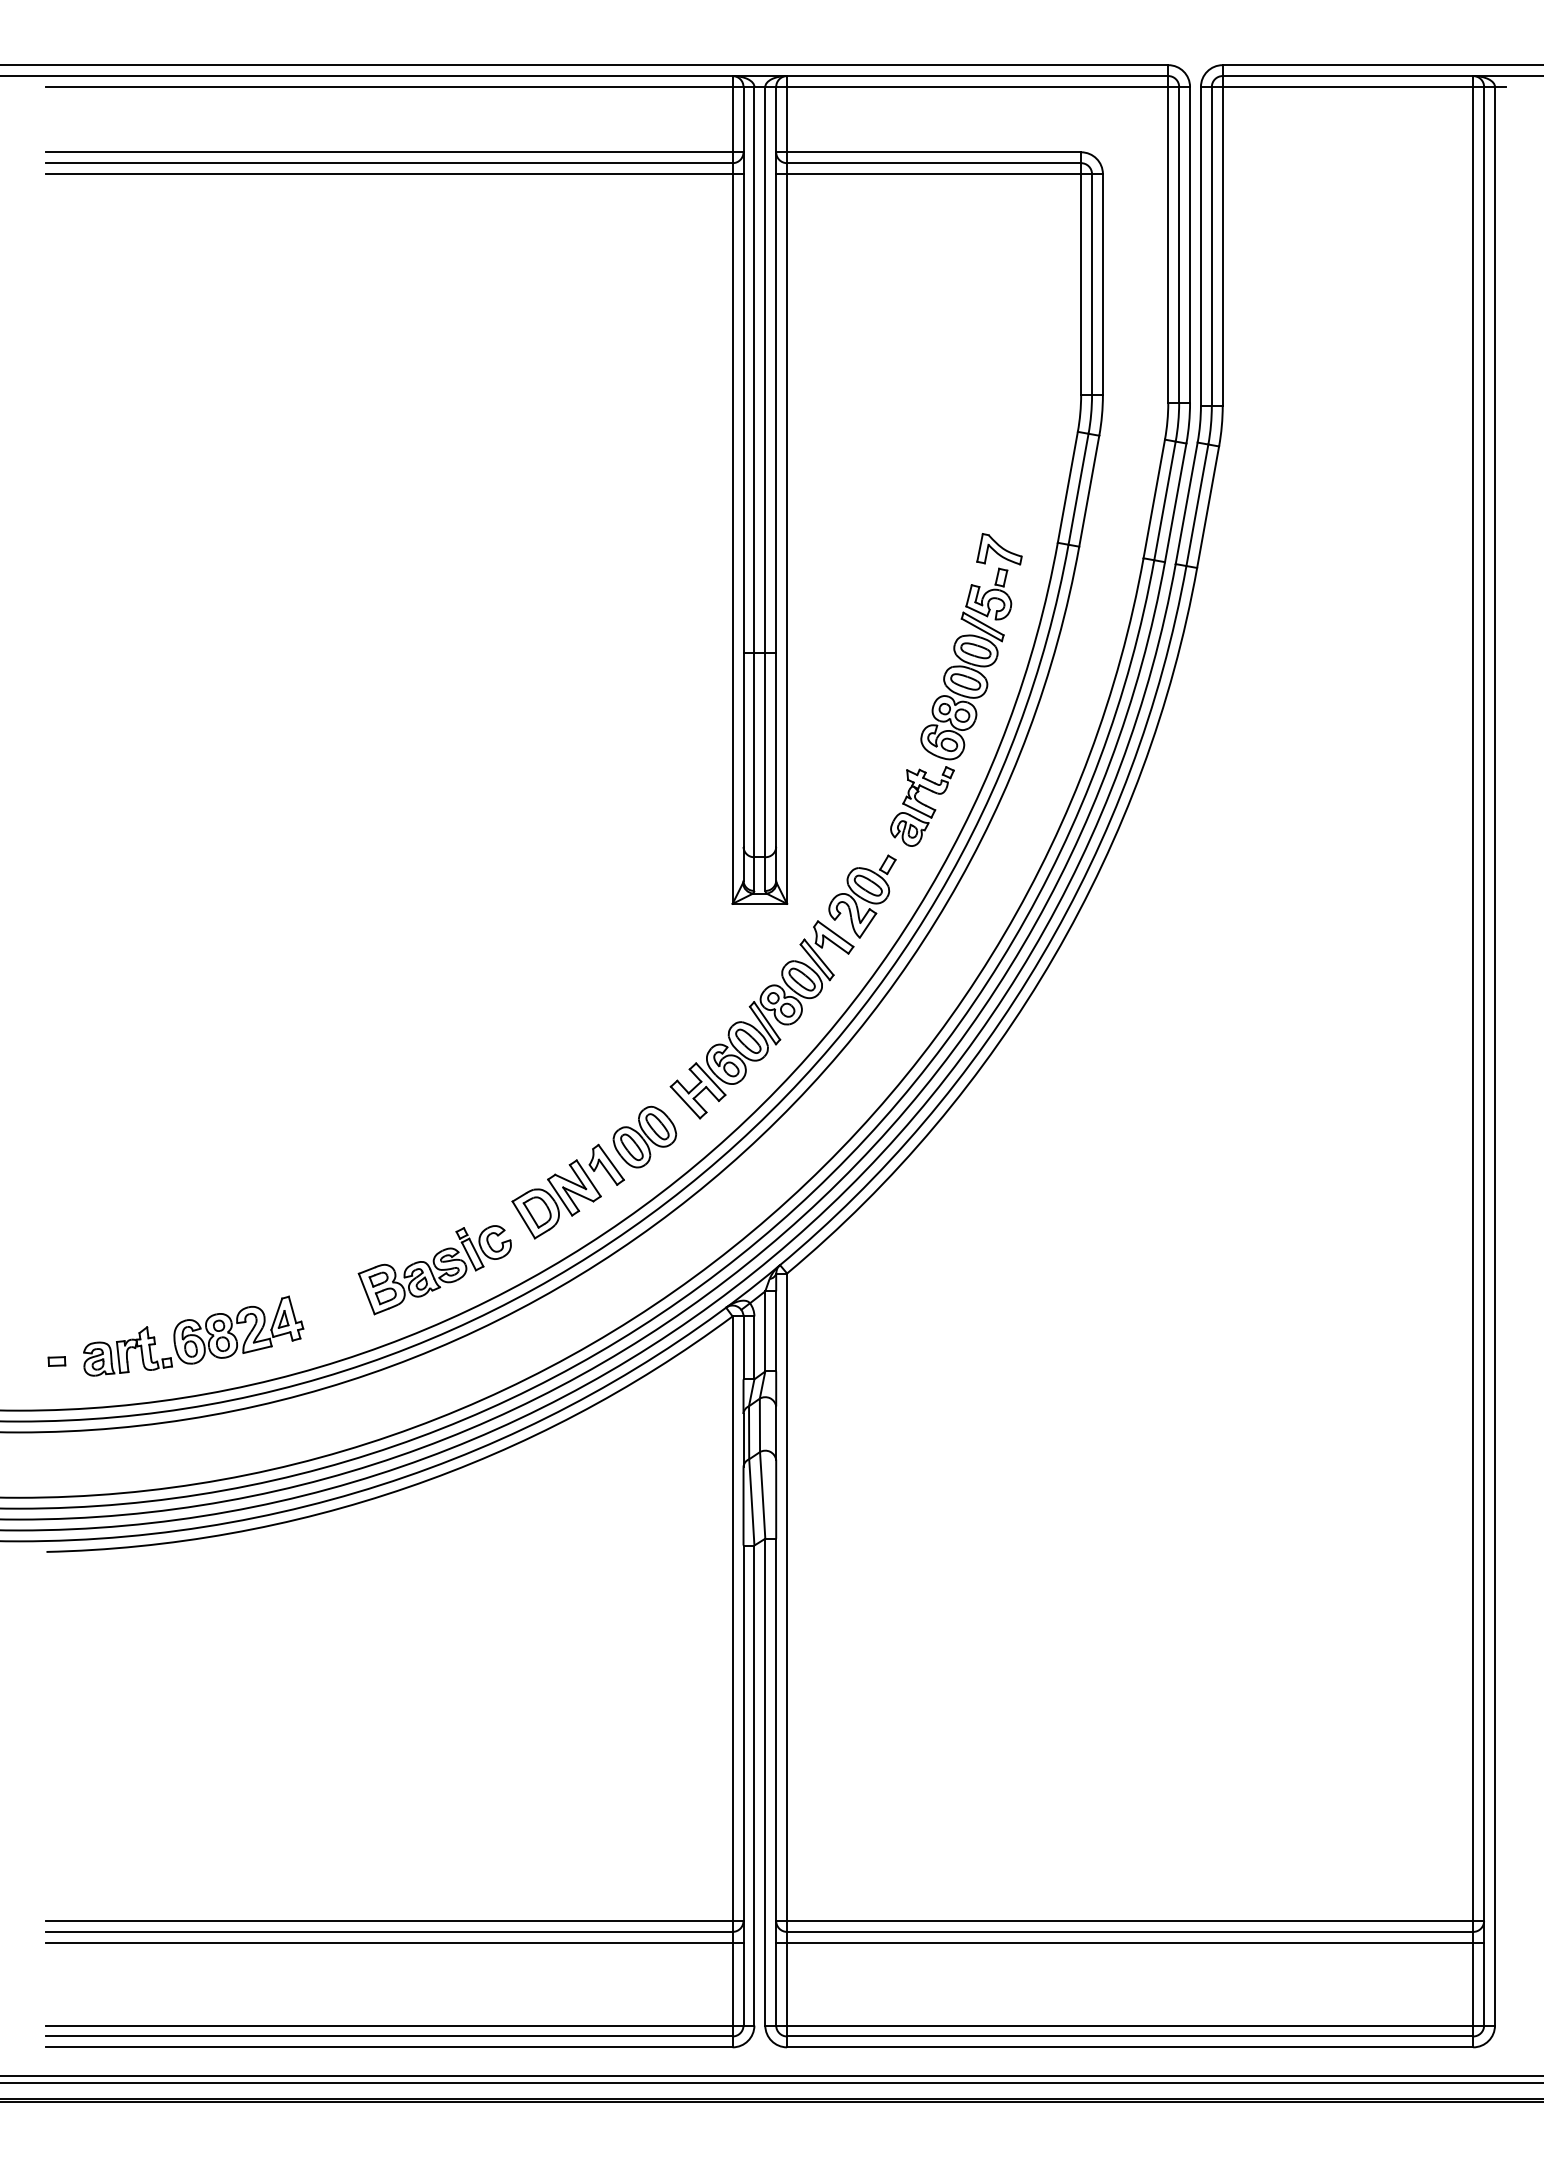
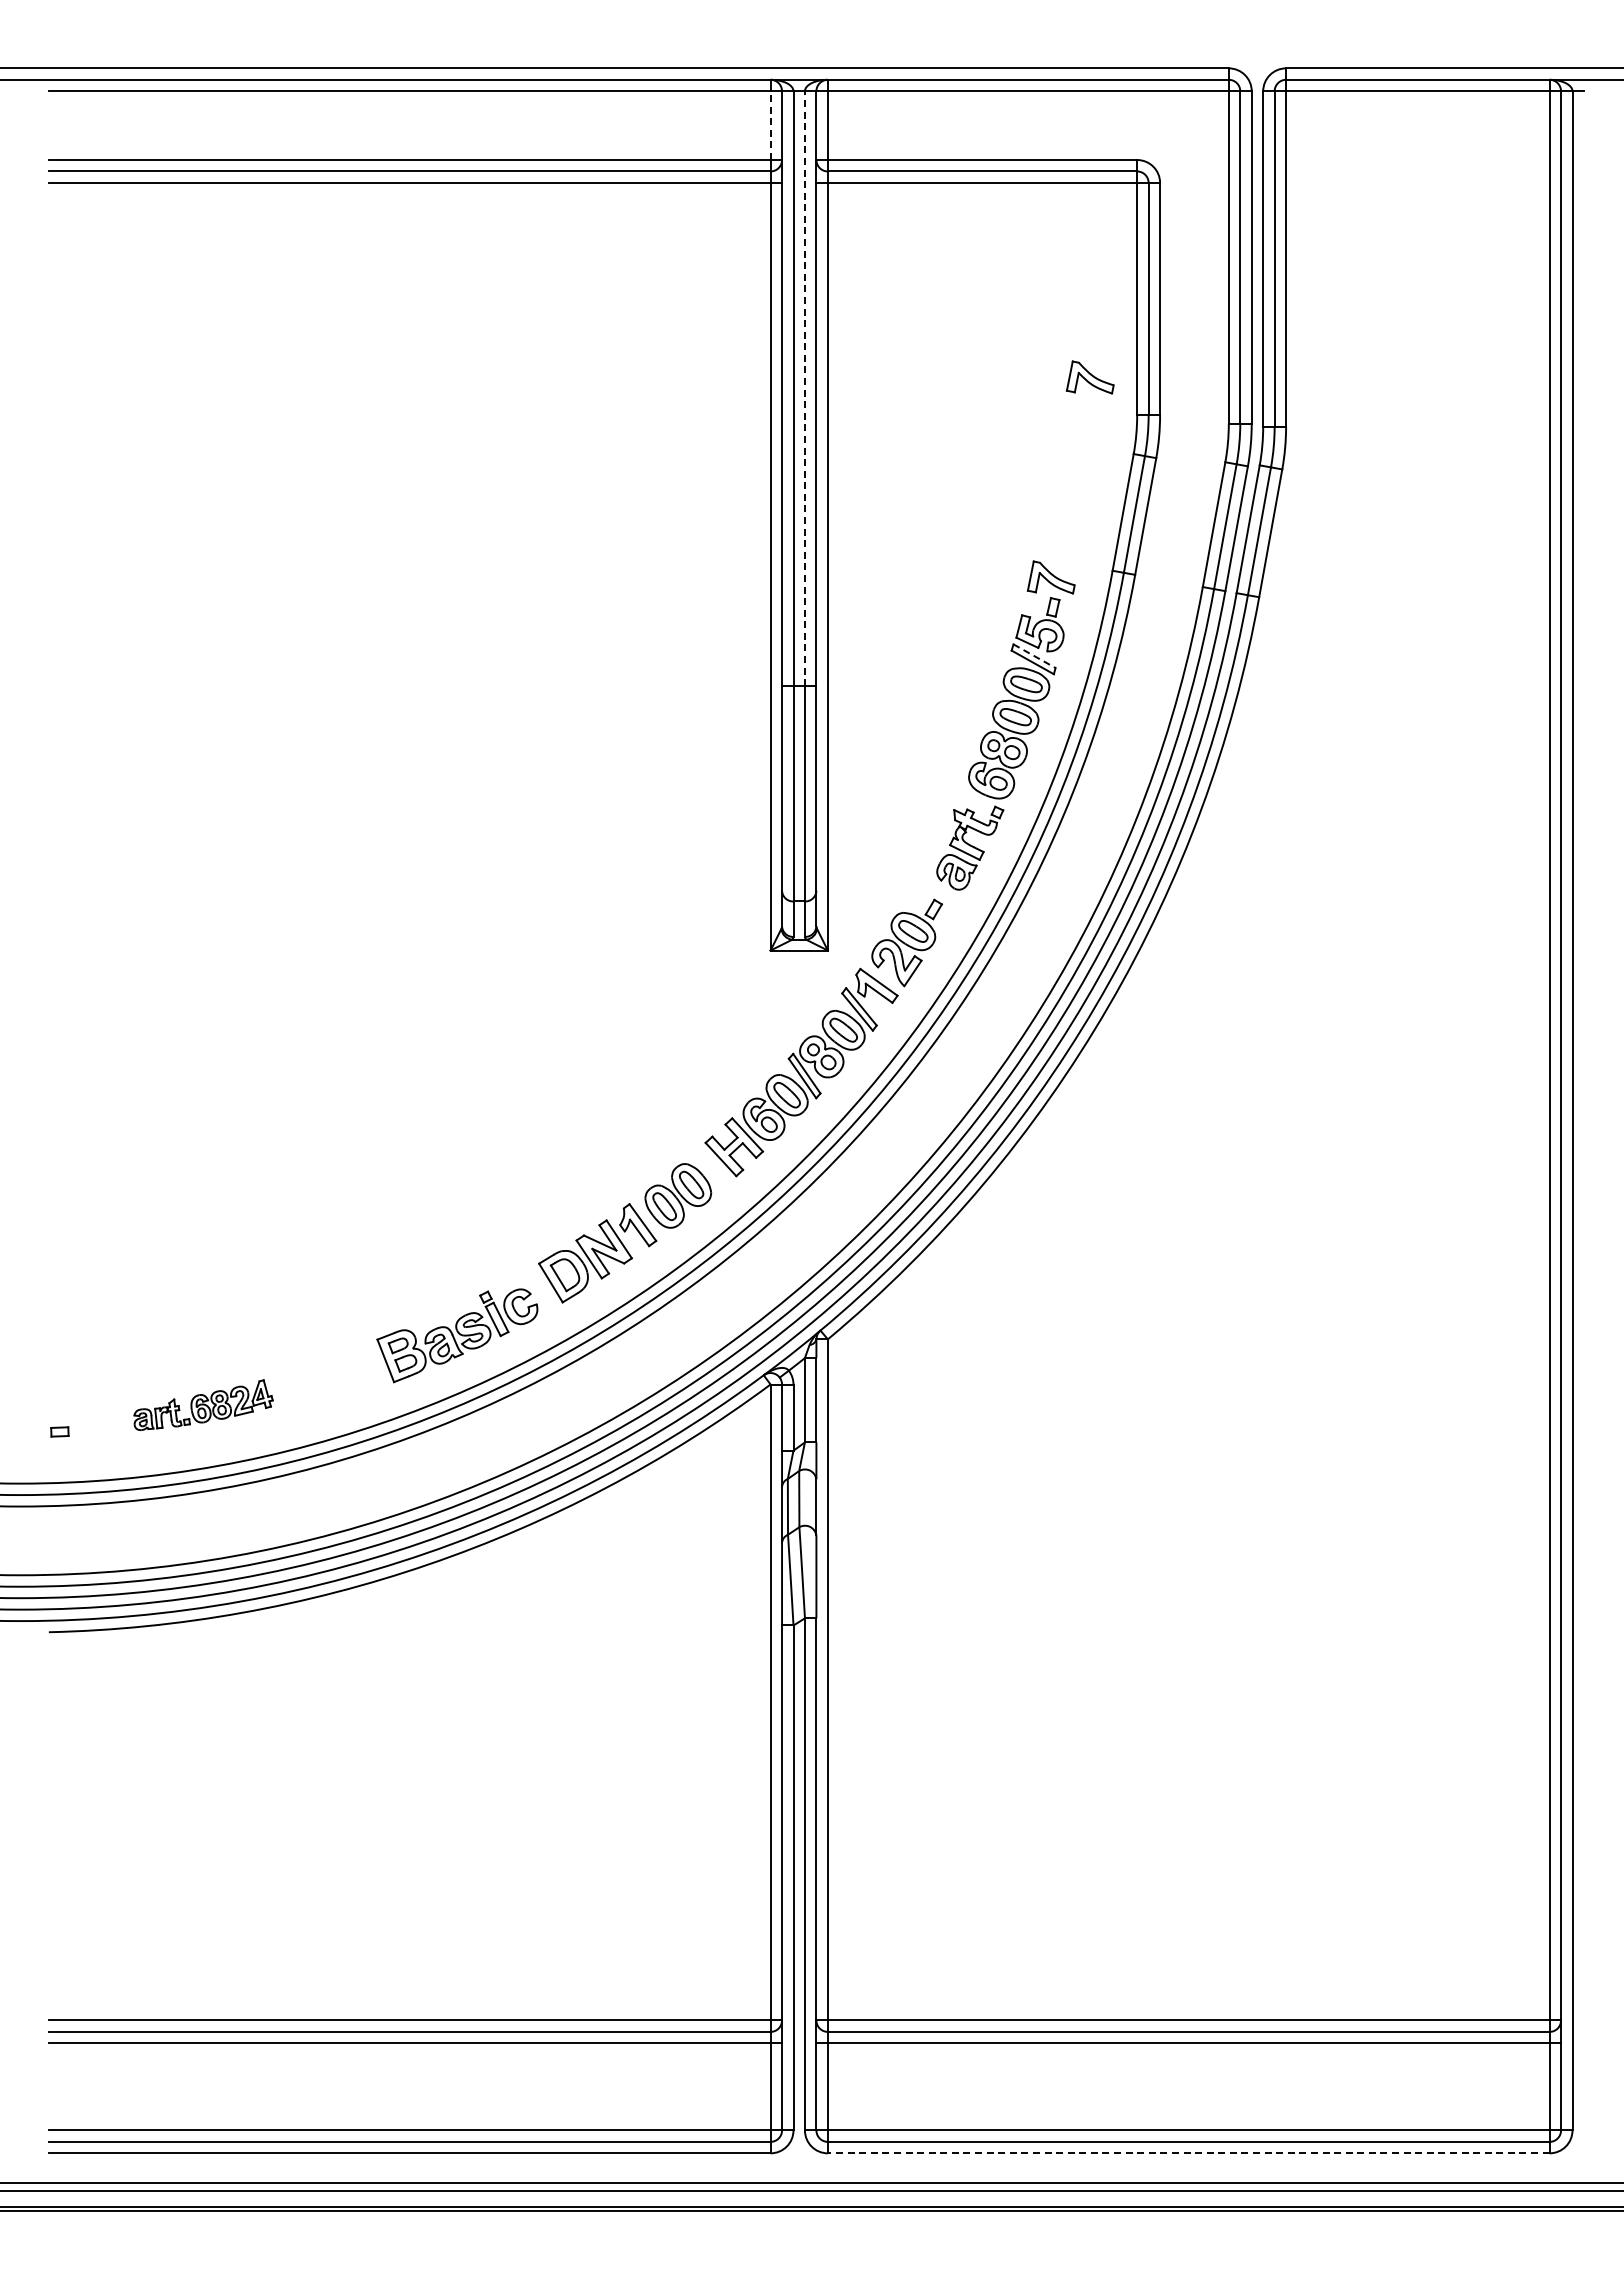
line: (732, 119) -> (770, 125), solid -> dashed
part: (1035, 359) -> (1089, 377), added
line: (764, 369) -> (804, 388), solid -> dashed
line: (983, 624) -> (1034, 656), solid -> dashed
part: (193, 1335) -> (203, 1404), size x0.6
line: (1129, 2047) -> (1188, 2153), solid -> dashed

